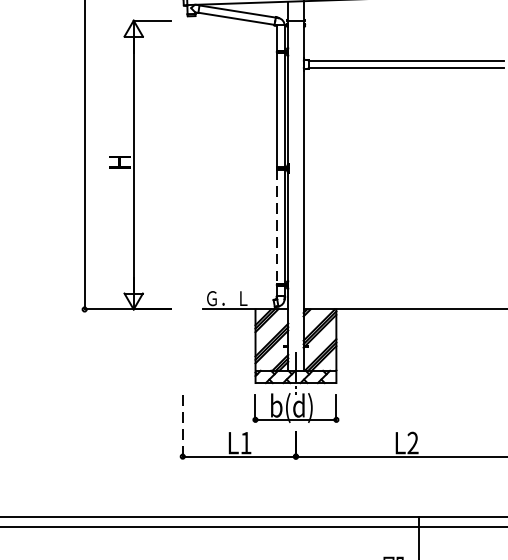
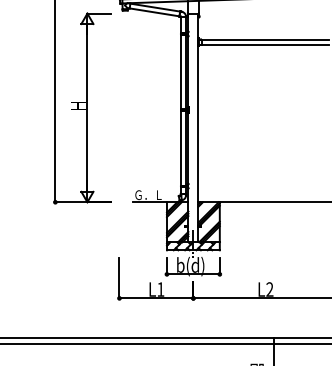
line: (277, 227) -> (181, 148), dashed -> solid
line: (182, 426) -> (119, 278), dashed -> solid

